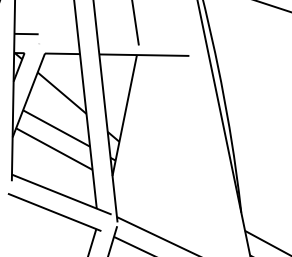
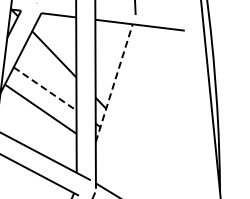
line: (124, 115) -> (114, 83), solid -> dashed
line: (57, 128) -> (46, 89), solid -> dashed

